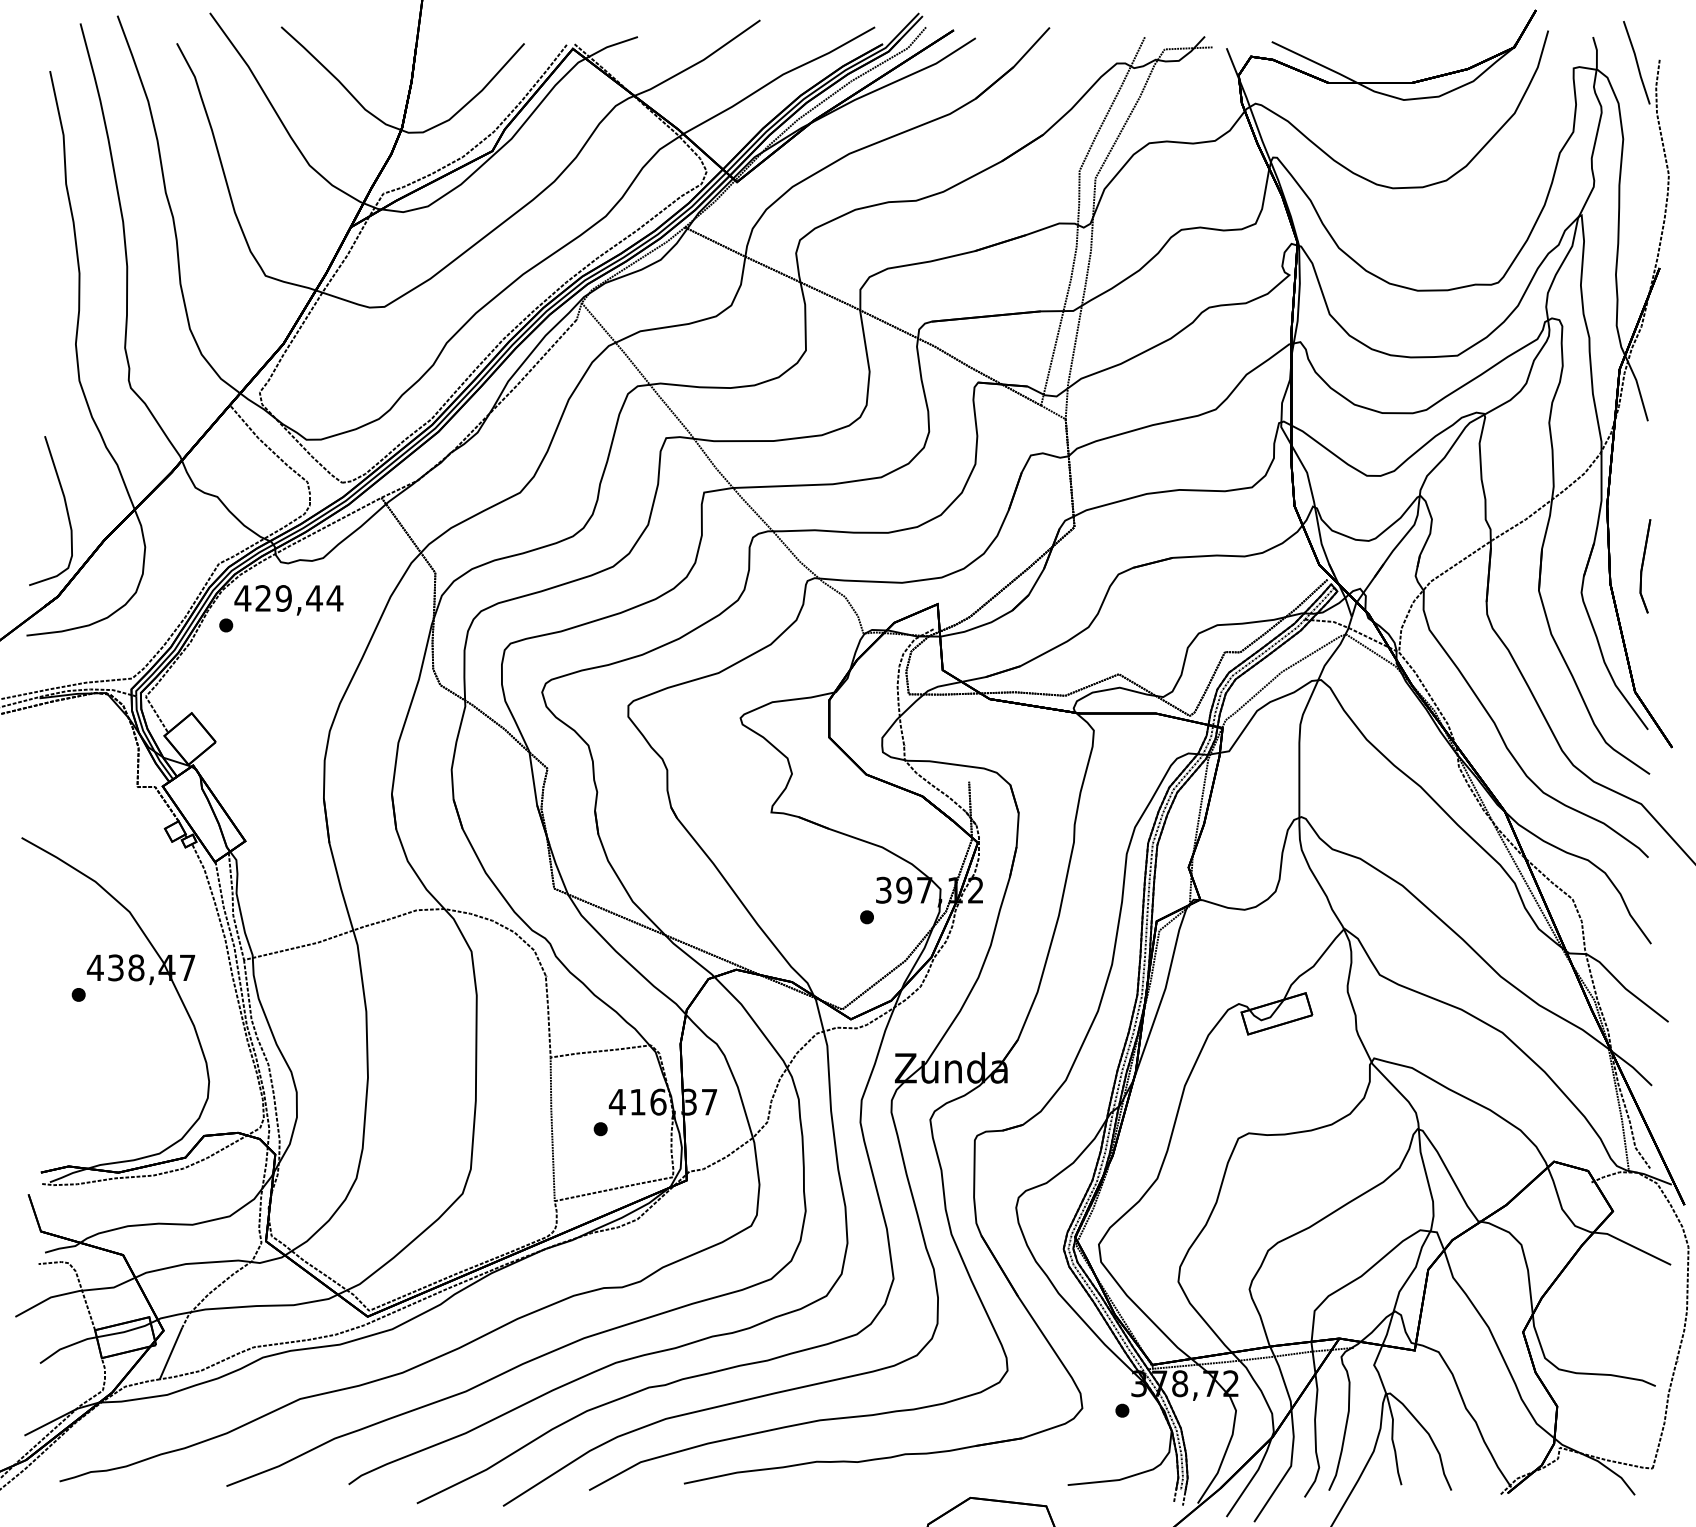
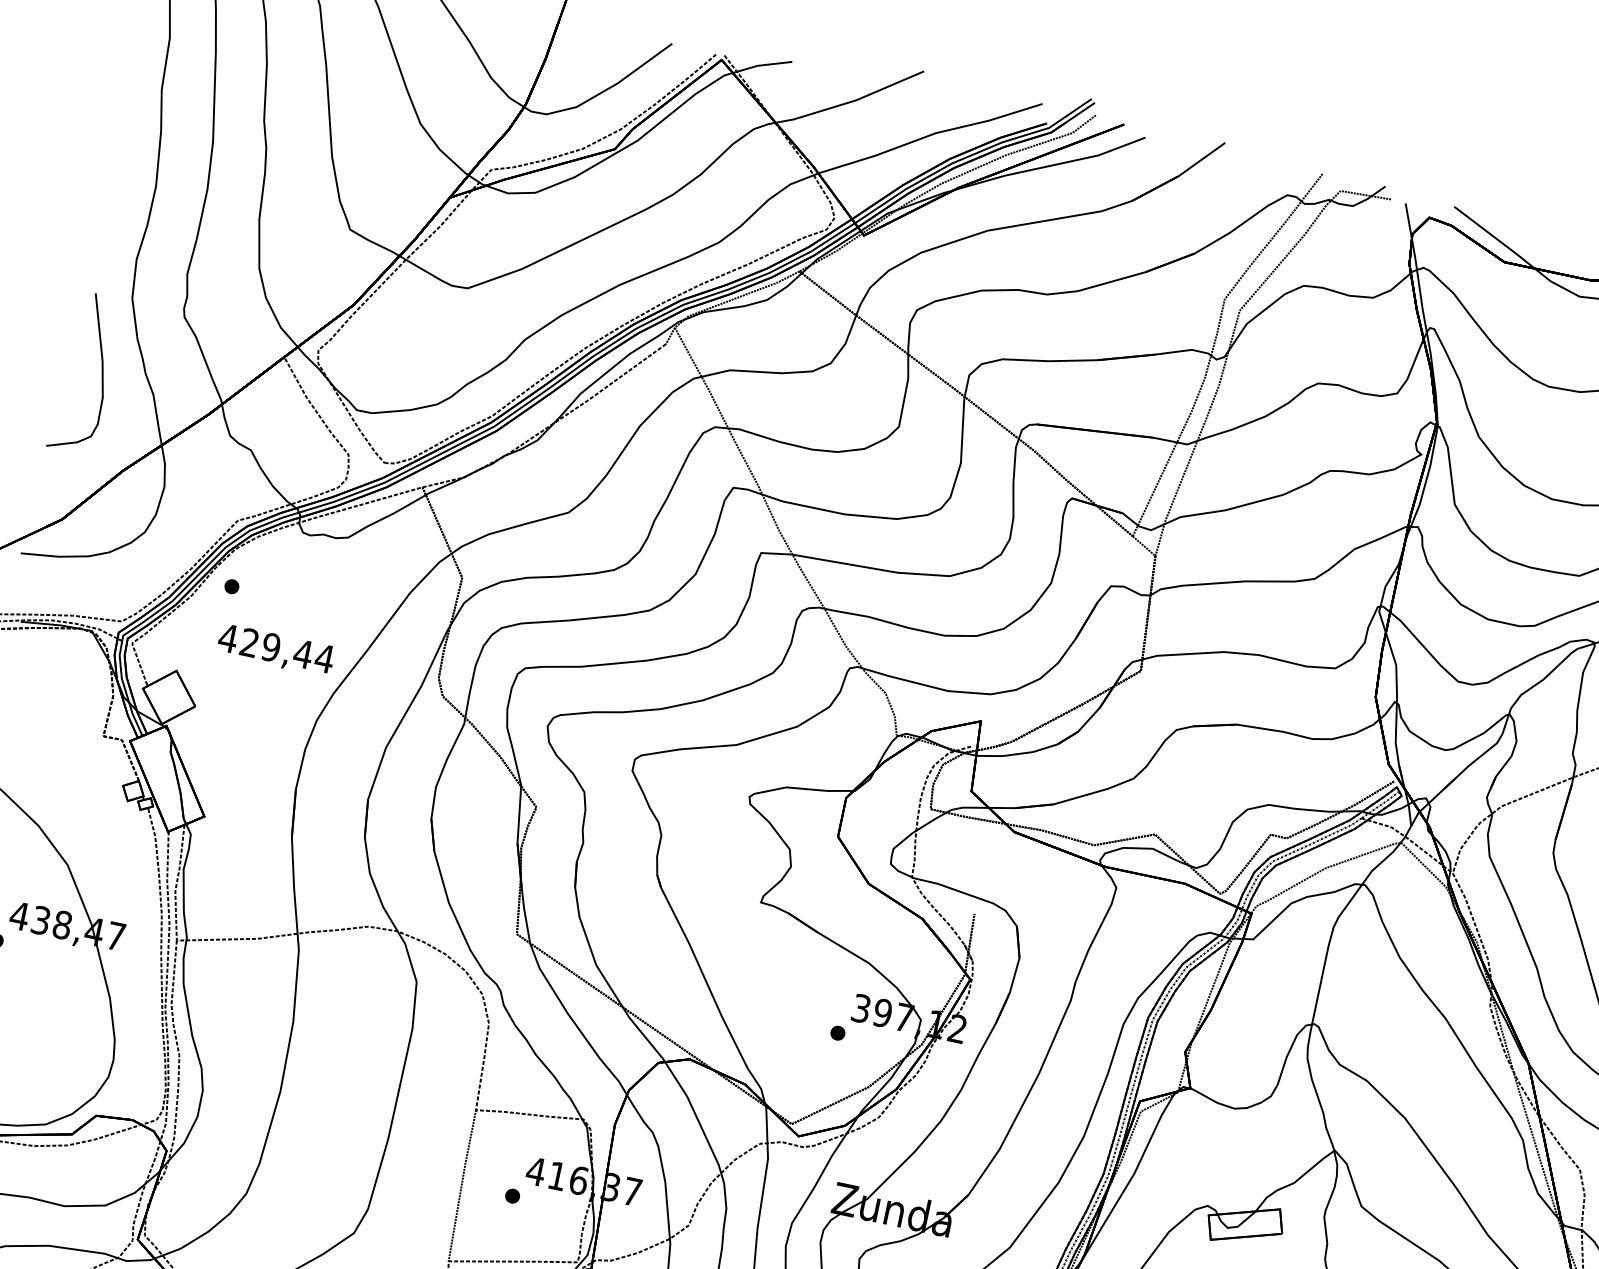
curve: (65, 508) -> (101, 373), moved
text: (288, 600) -> (275, 650), moved

